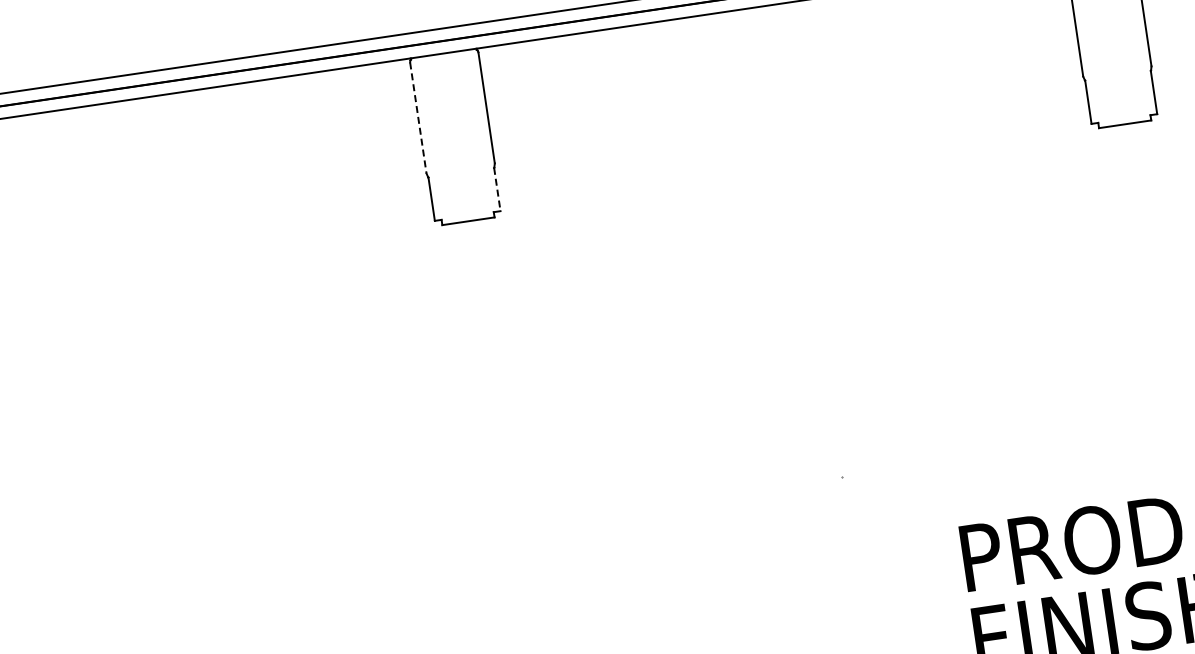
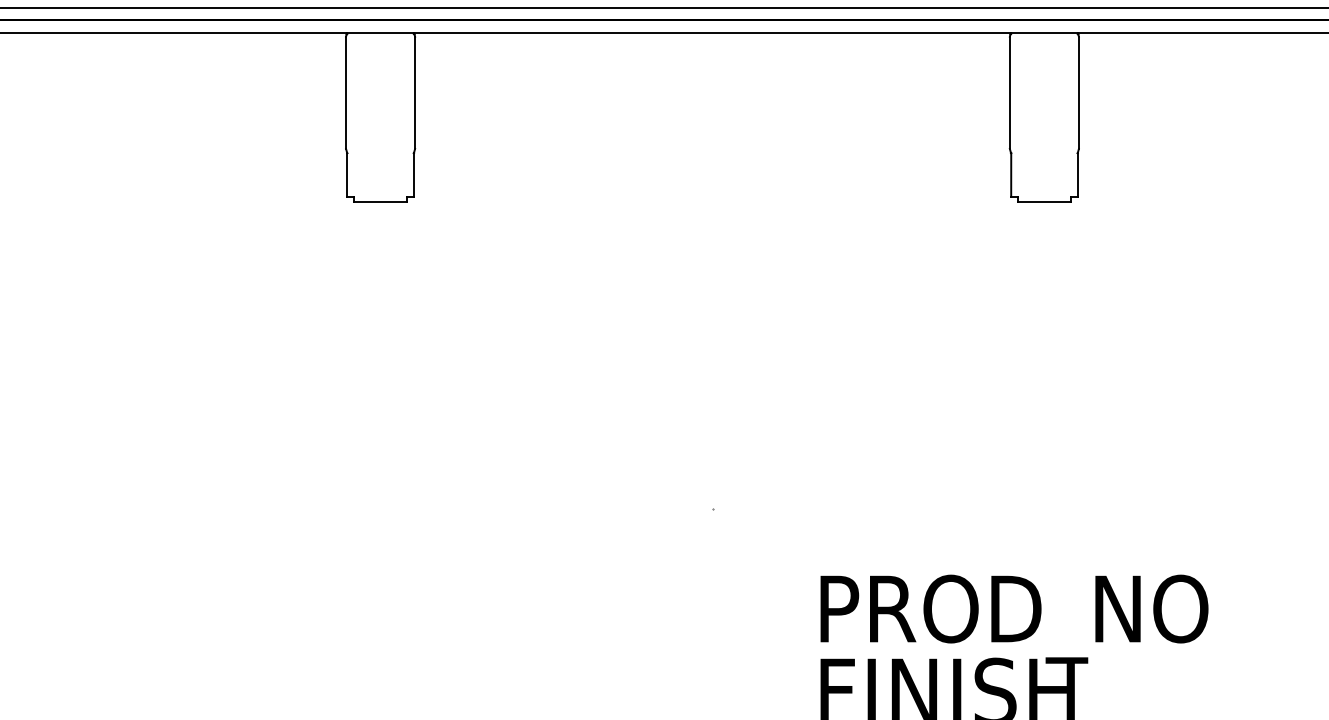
line: (418, 118) -> (346, 93), dashed -> solid
line: (497, 189) -> (413, 175), dashed -> solid

